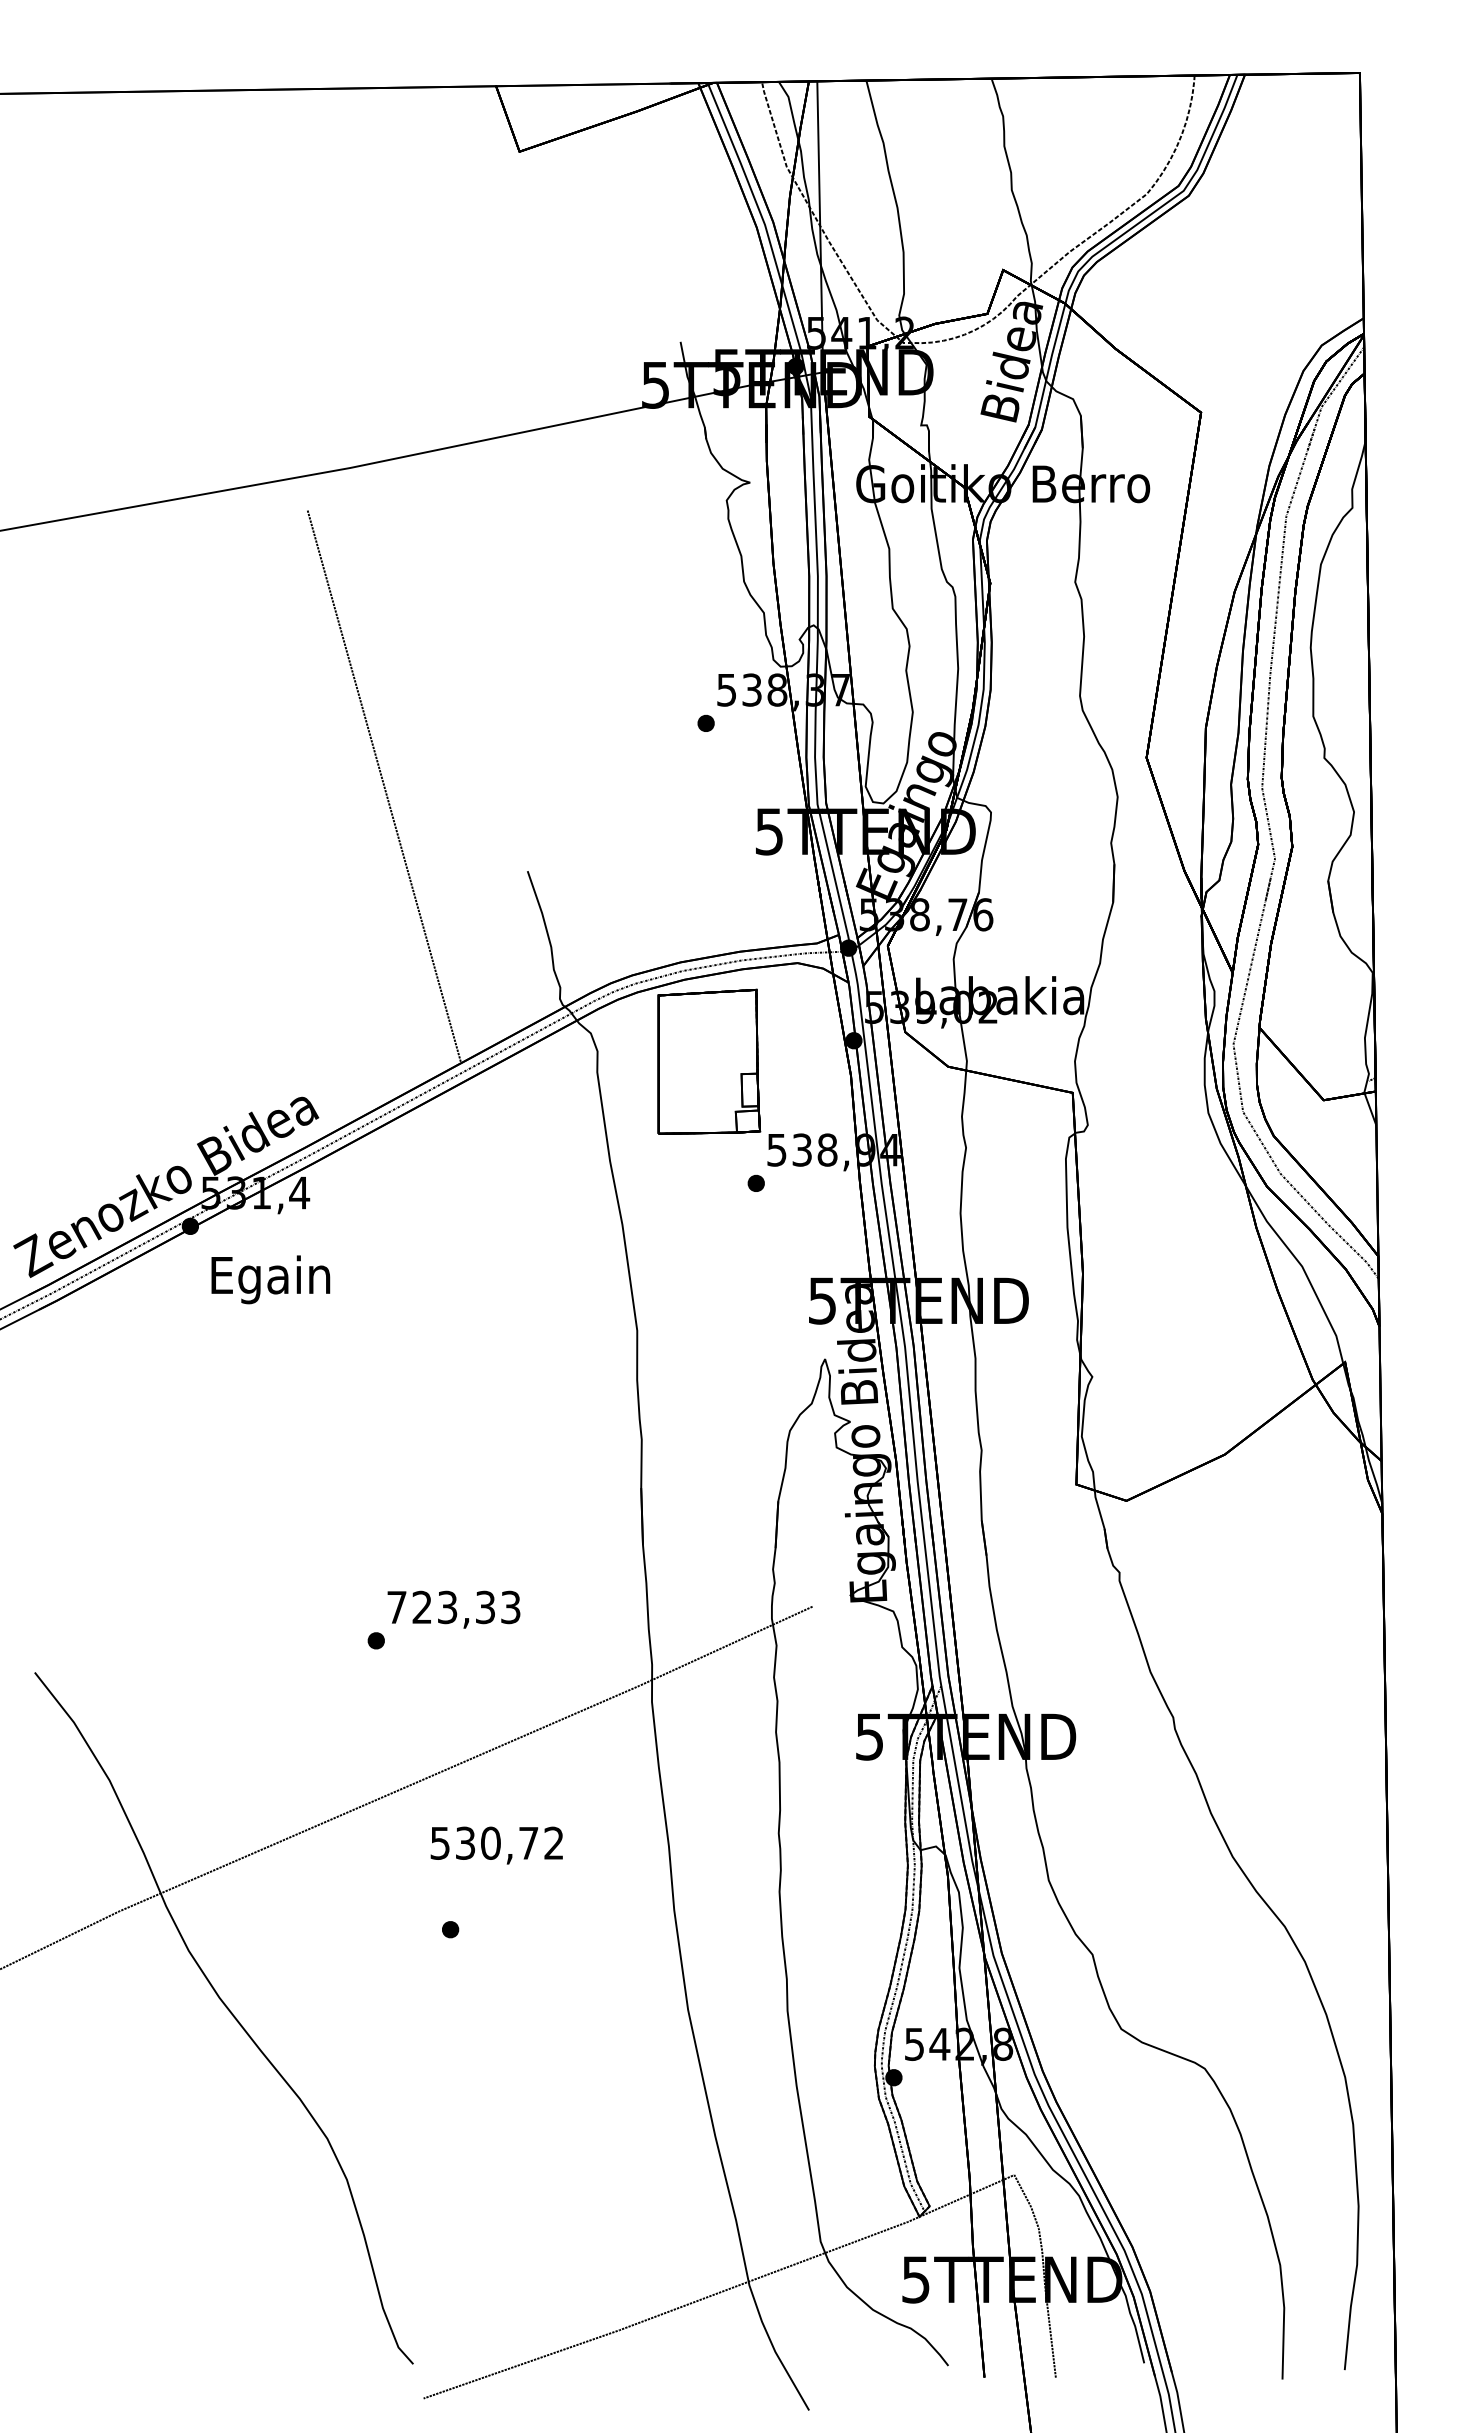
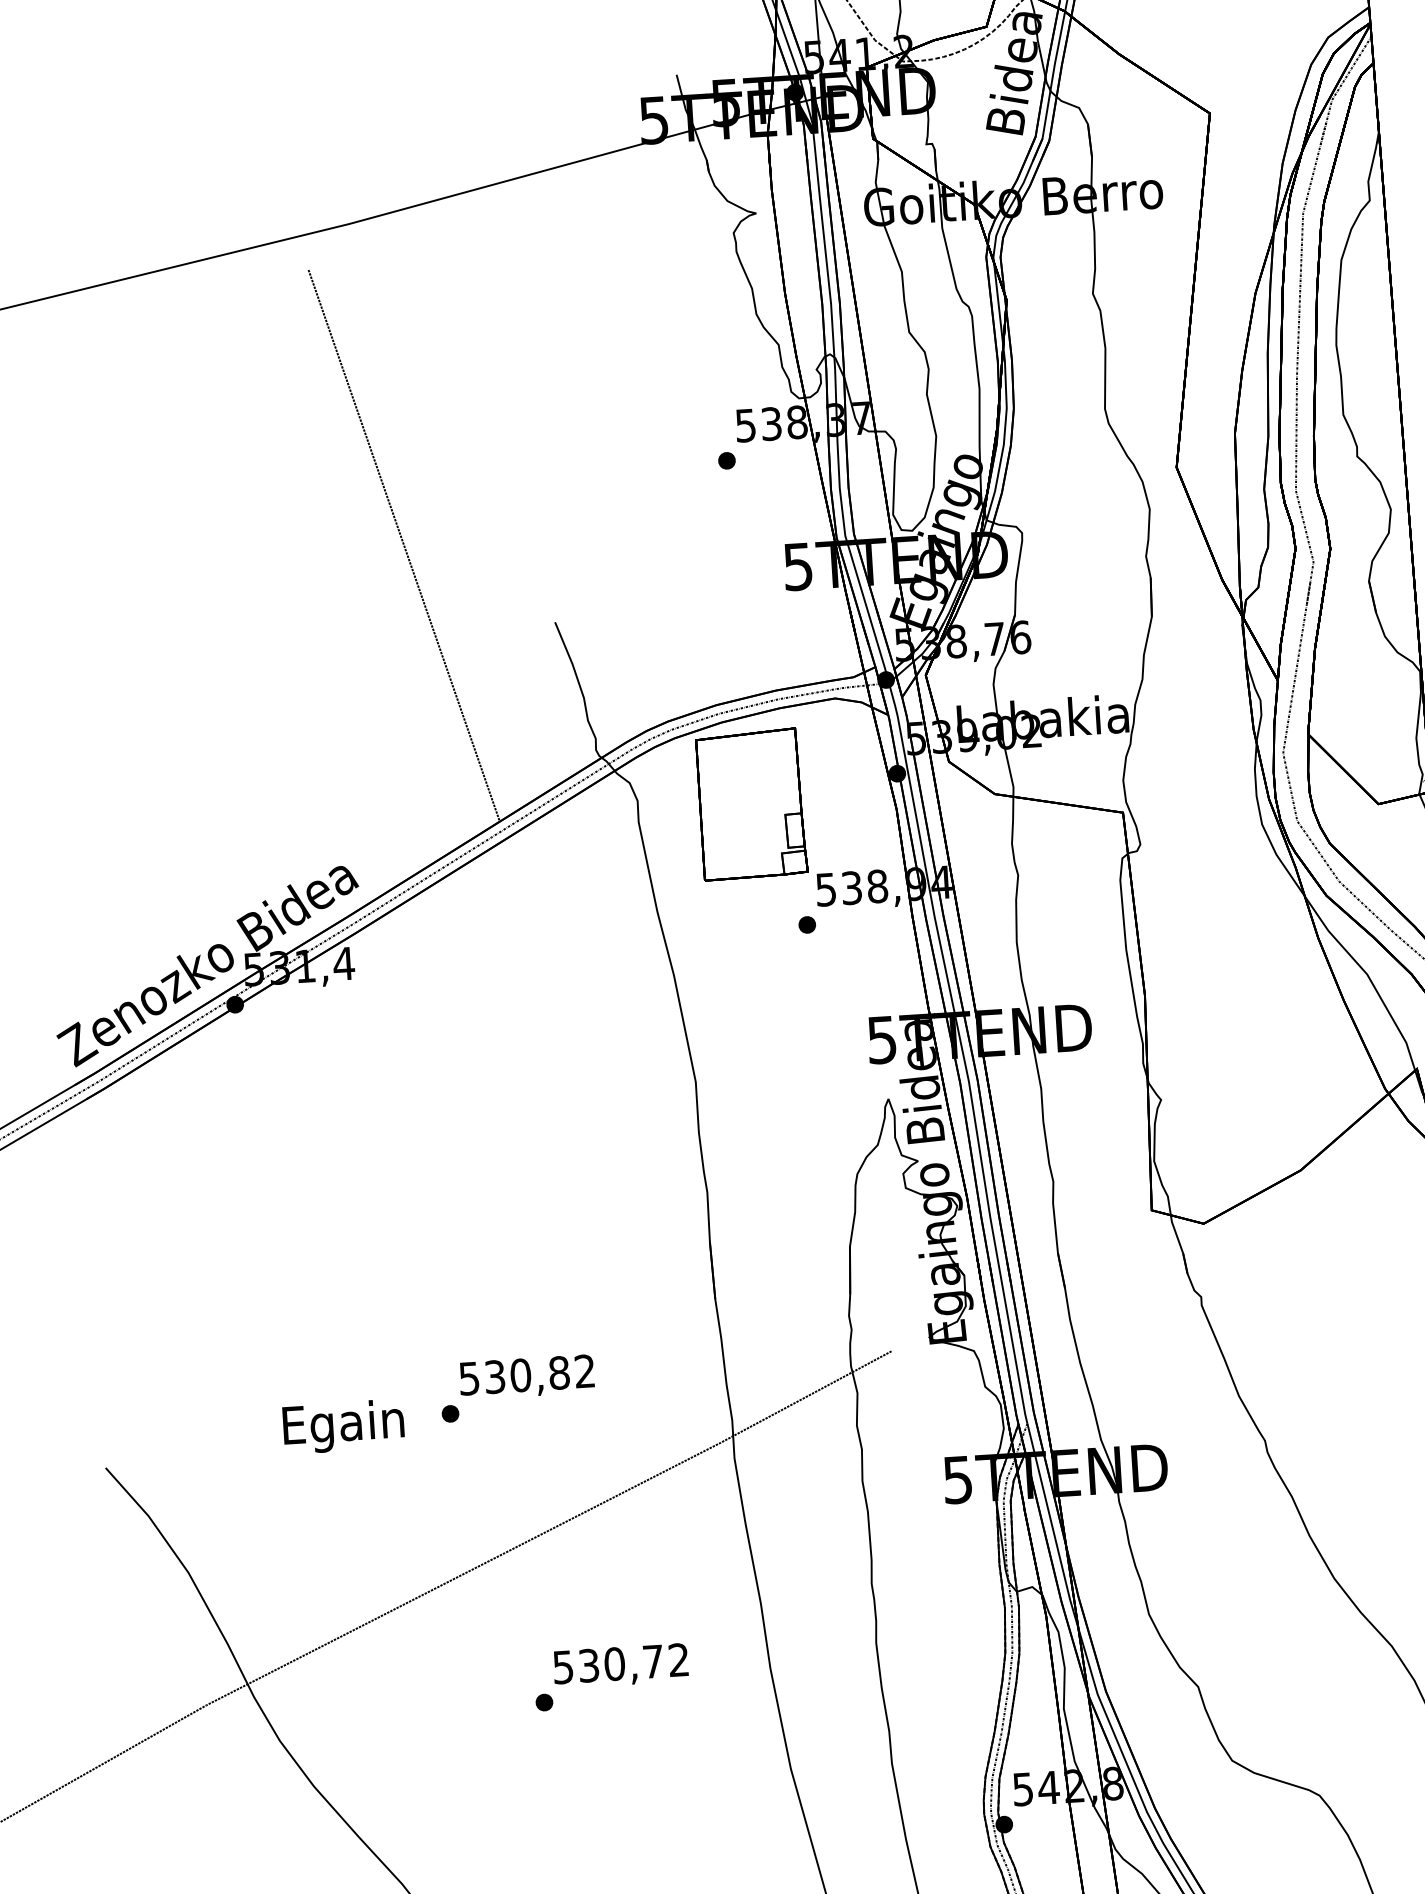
text: (270, 1279) -> (343, 1426), moved
text: (453, 1607) -> (526, 1375), 723,33 -> 530,82
text: (496, 1845) -> (620, 1665), moved

